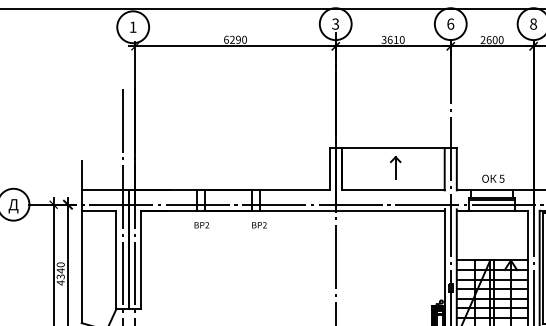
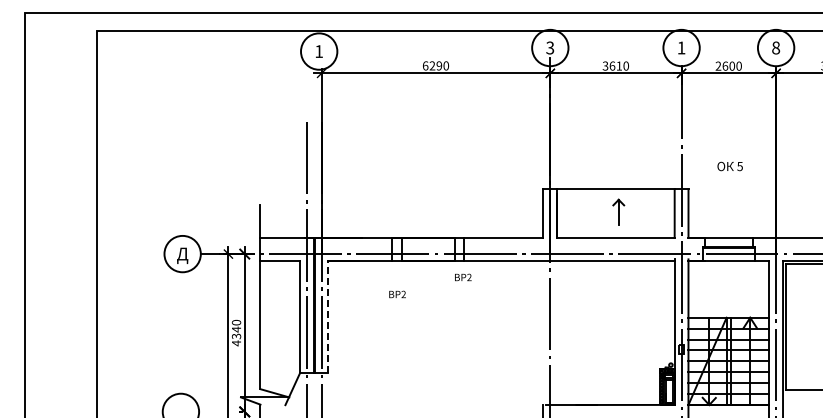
text: (450, 23) -> (681, 47), 6 -> 1
text: (492, 178) -> (729, 166), moved
text: (201, 225) -> (397, 294), moved
line: (141, 259) -> (328, 316), solid -> dashed

